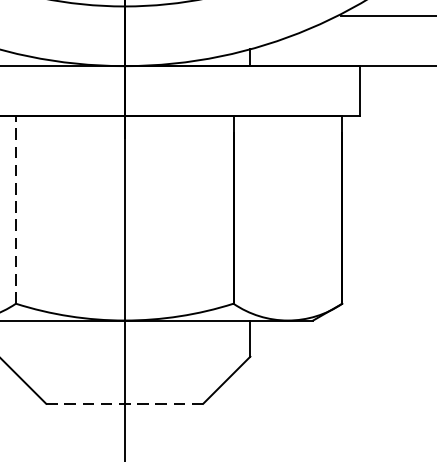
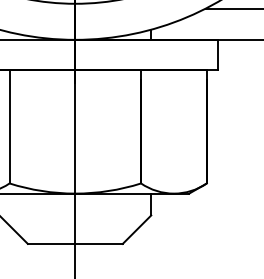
line: (15, 209) -> (9, 126), dashed -> solid
line: (125, 403) -> (75, 243), dashed -> solid

